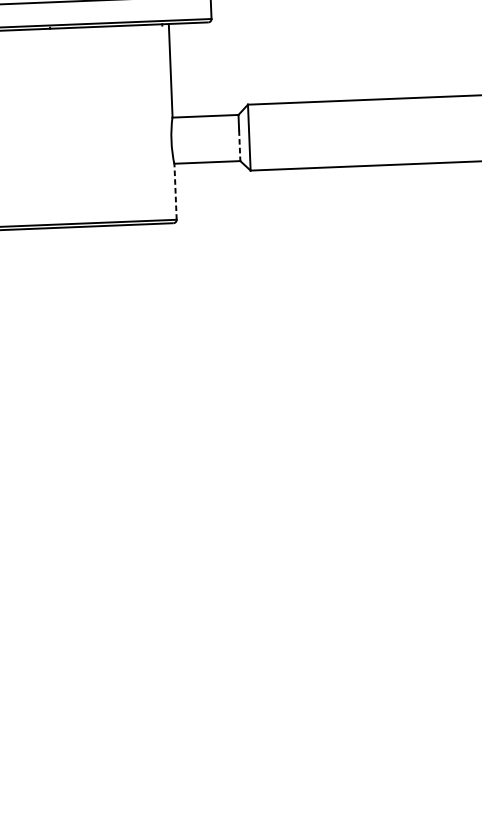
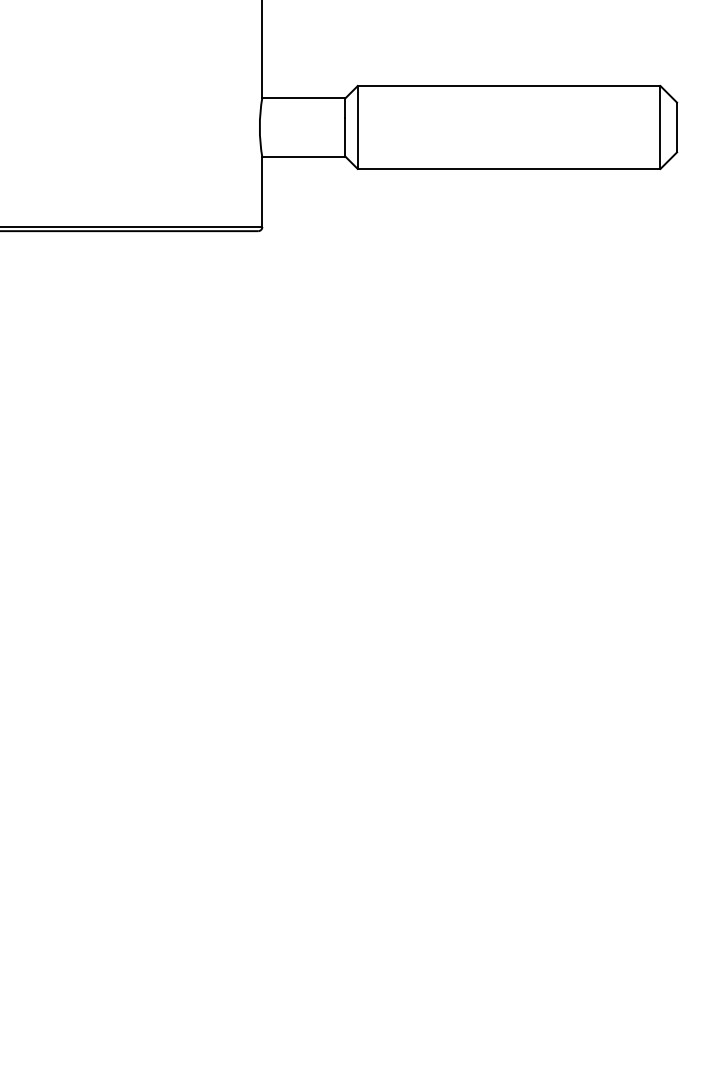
line: (239, 145) -> (345, 137), dashed -> solid
line: (175, 192) -> (262, 192), dashed -> solid

